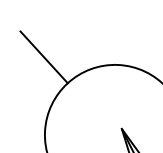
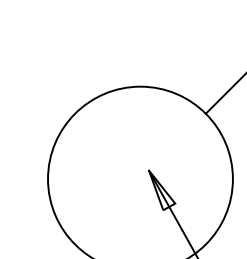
line: (44, 56) -> (42, 80), removed

